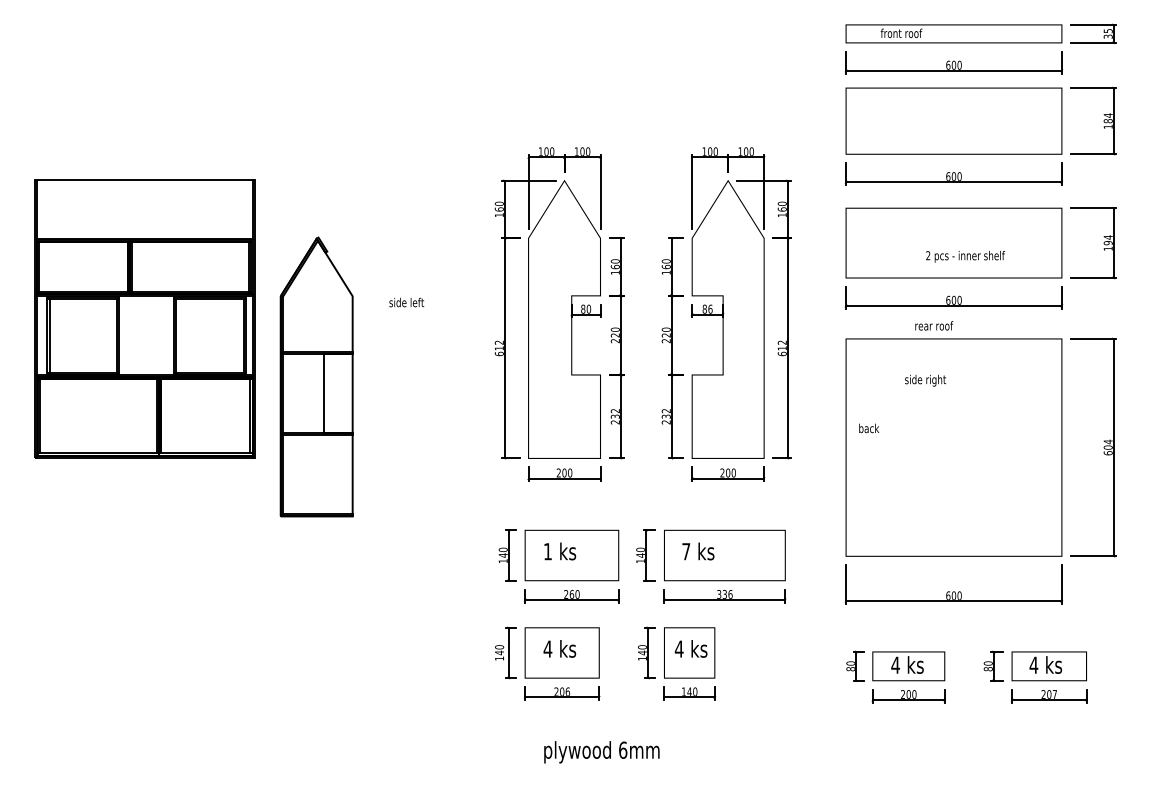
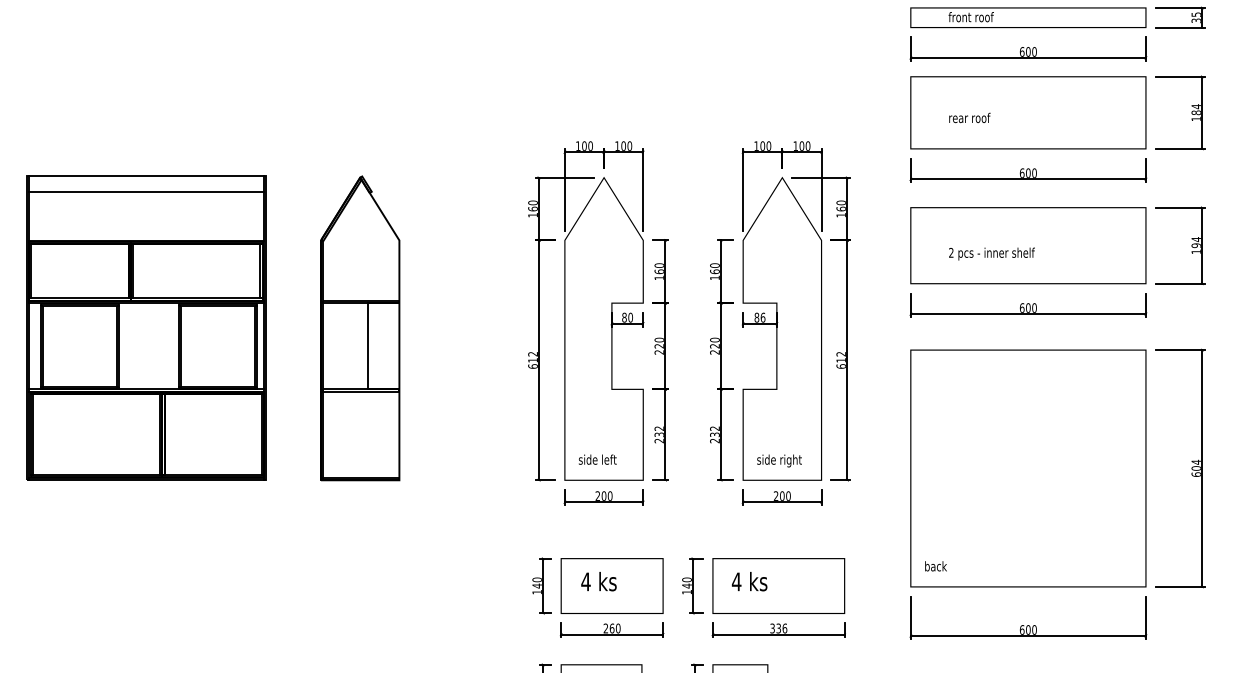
line: (144, 193) -> (146, 191), added
text: (965, 256) -> (991, 253), moved
text: (406, 302) -> (597, 459), moved
text: (934, 325) -> (970, 117), moved
part: (316, 376) -> (359, 327), moved
text: (925, 380) -> (779, 460), moved
text: (869, 428) -> (936, 566), moved
text: (547, 551) -> (585, 581), 1 -> 4
text: (685, 551) -> (735, 581), 7 -> 4

